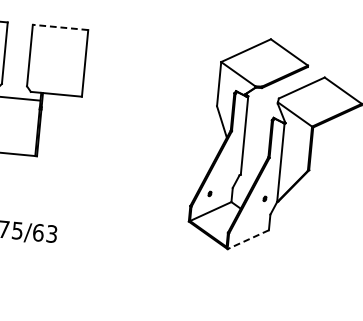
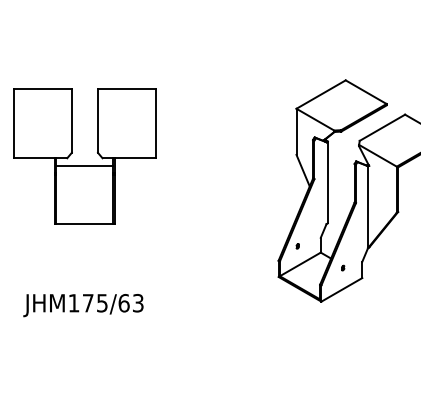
line: (60, 27) -> (126, 88), dashed -> solid
part: (265, 198) -> (343, 267), moved
line: (247, 239) -> (341, 289), dashed -> solid

